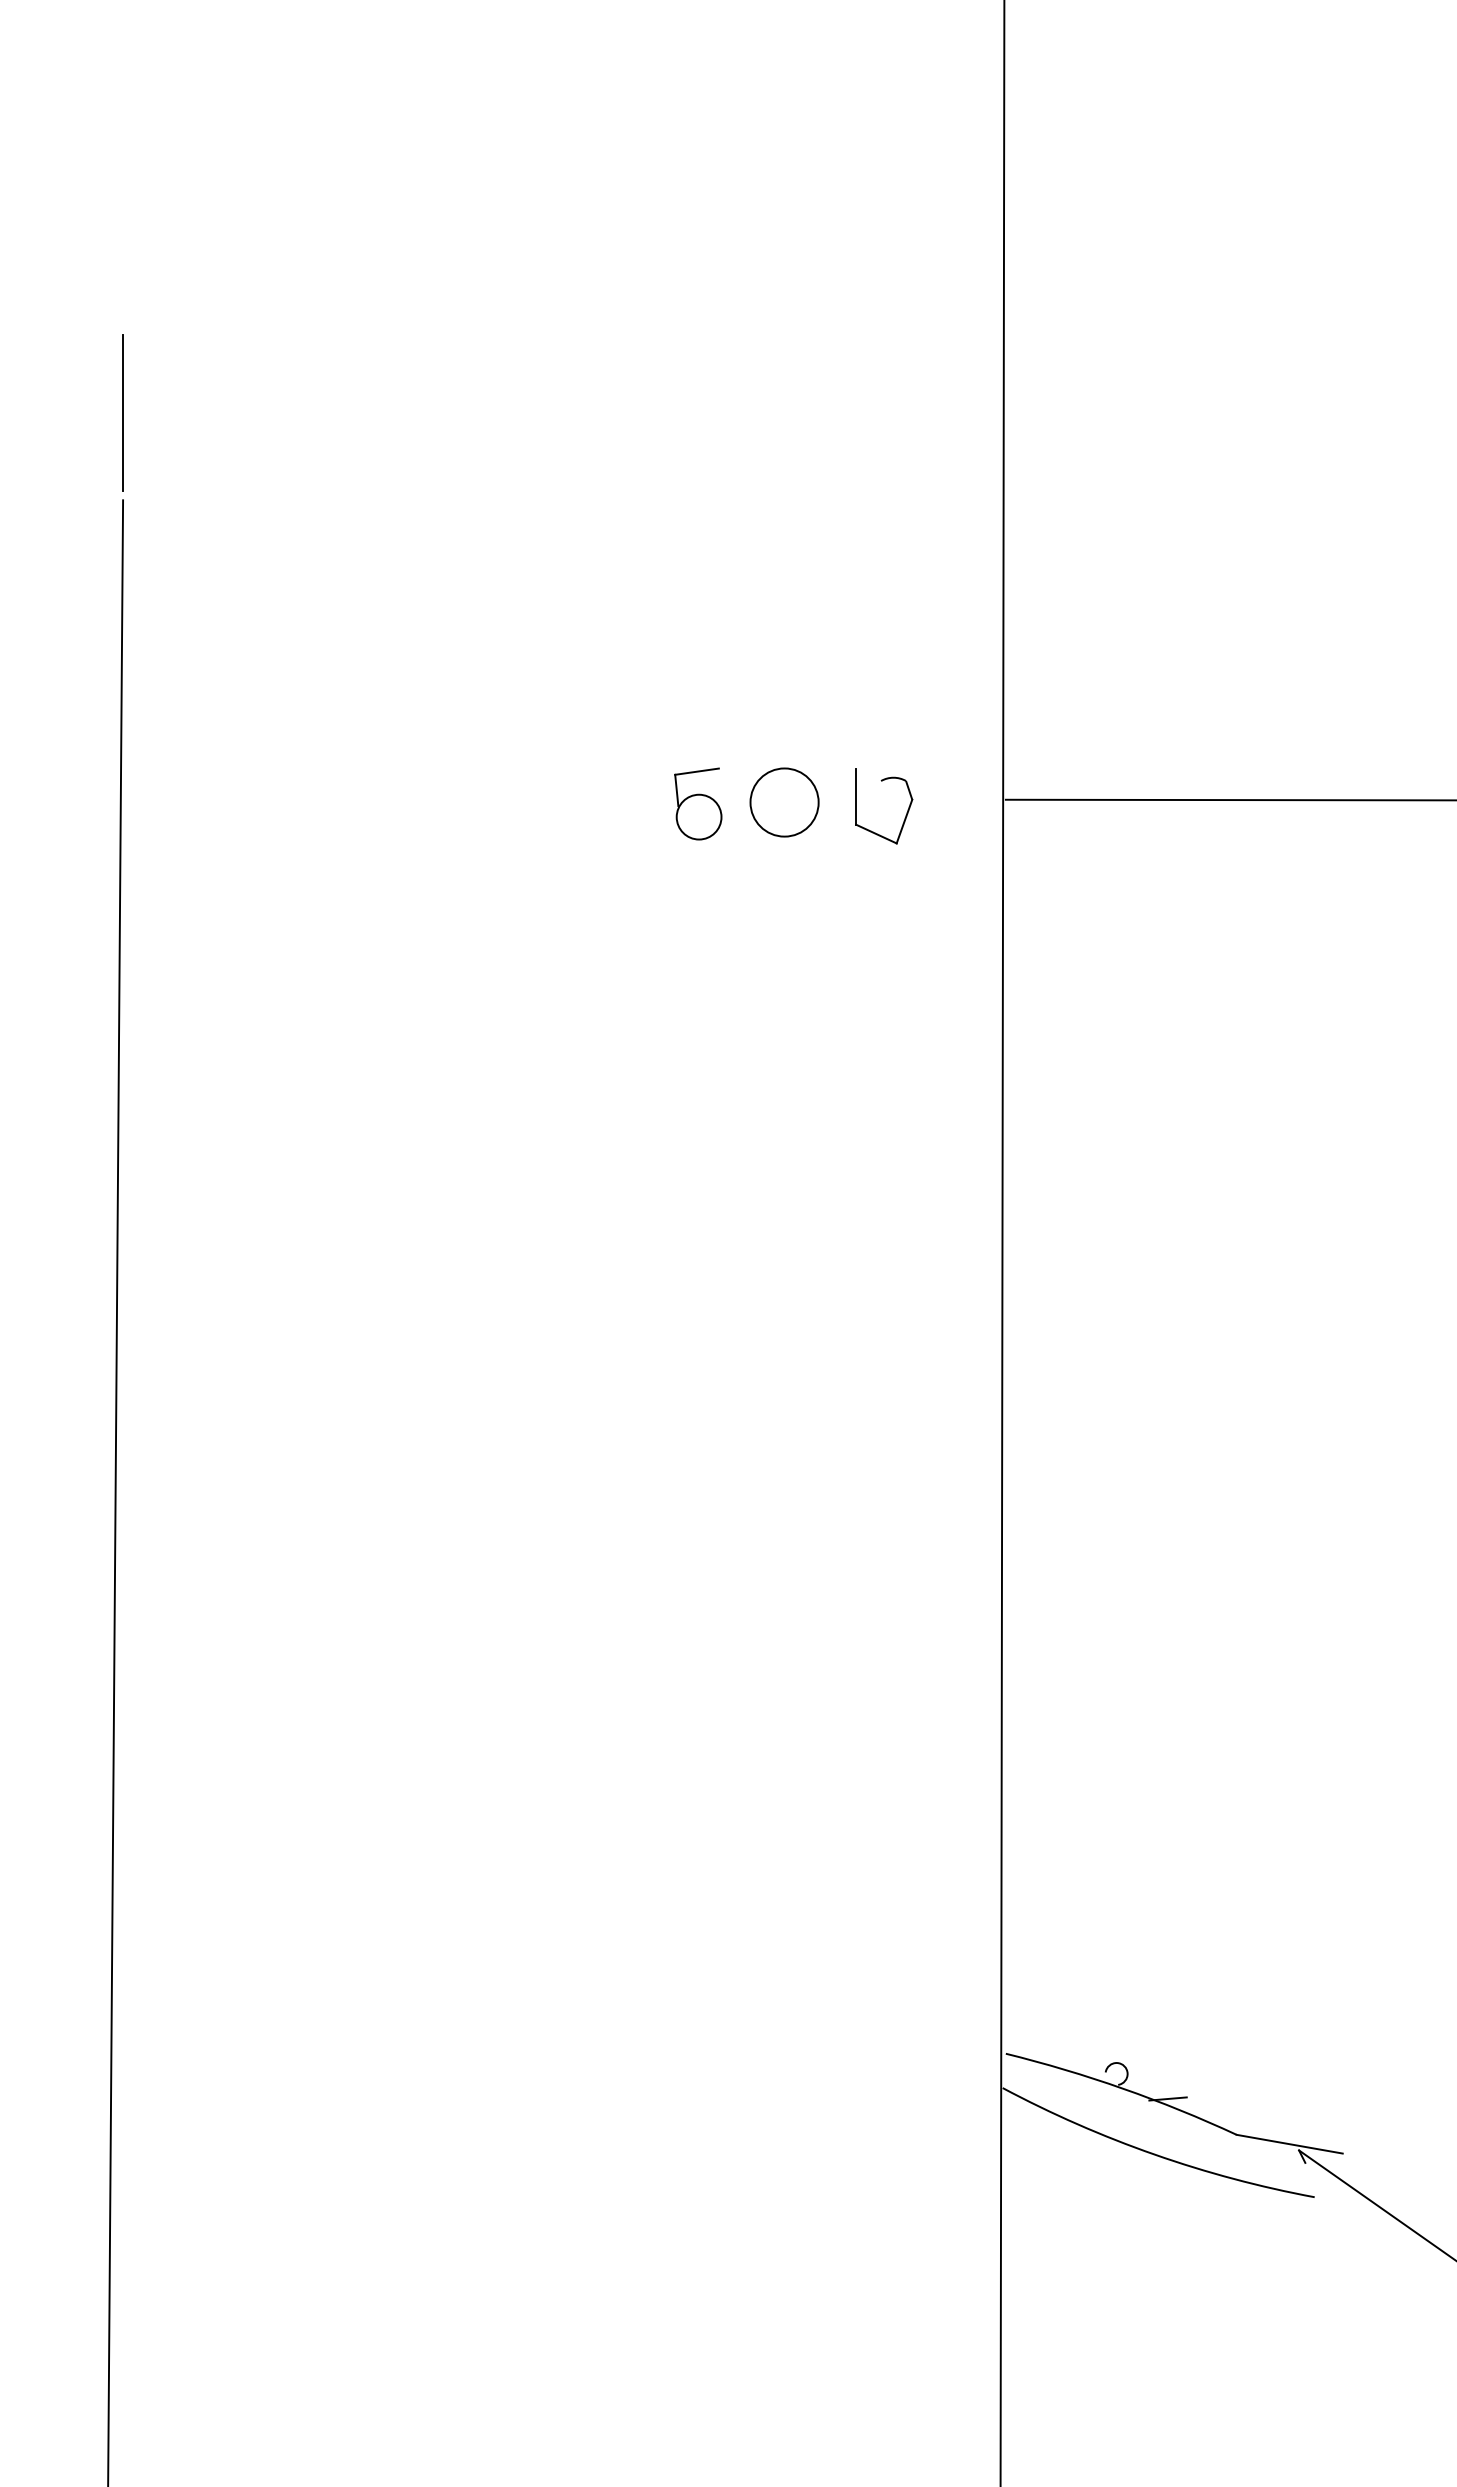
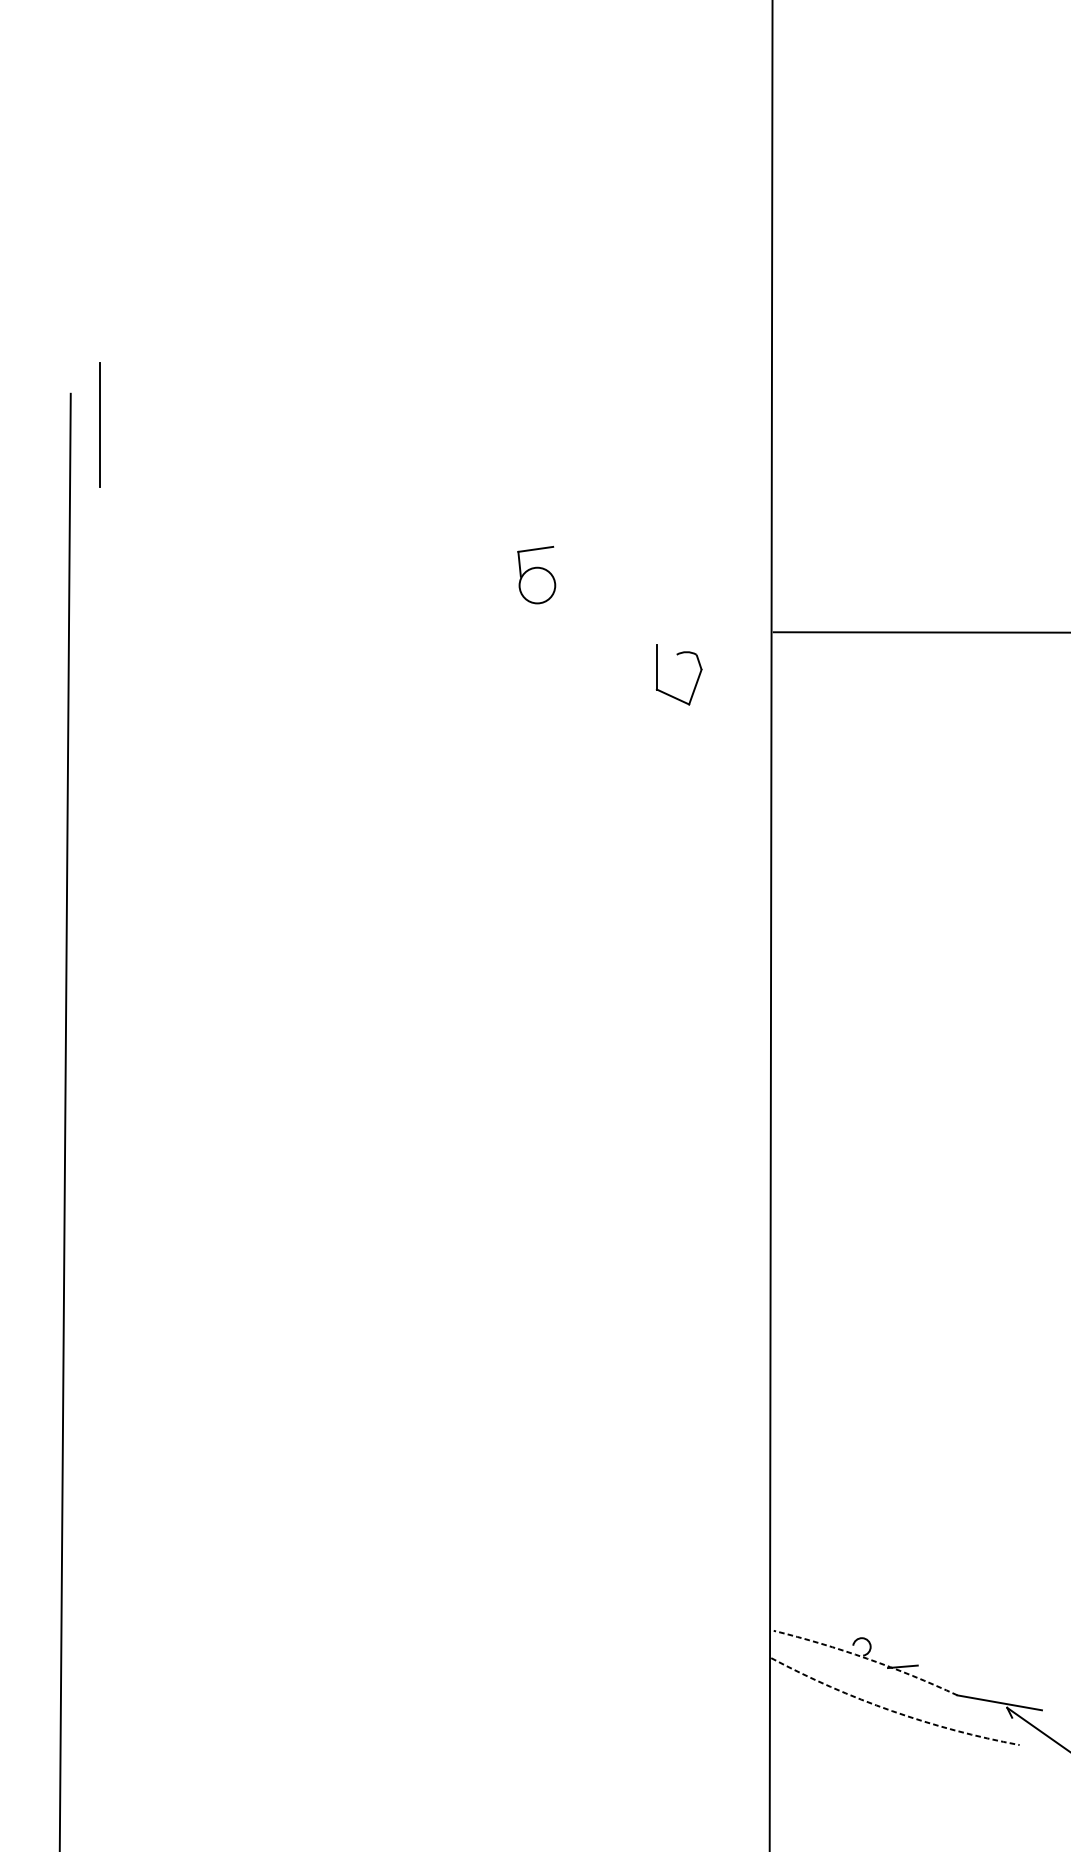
line: (122, 412) -> (99, 425), moved
circle: (784, 802) -> (597, 634), removed
part: (698, 803) -> (536, 574), moved
part: (906, 812) -> (696, 679), moved
arc: (1123, 2088) -> (867, 1658), solid -> dashed
arc: (1154, 2154) -> (892, 1711), solid -> dashed

